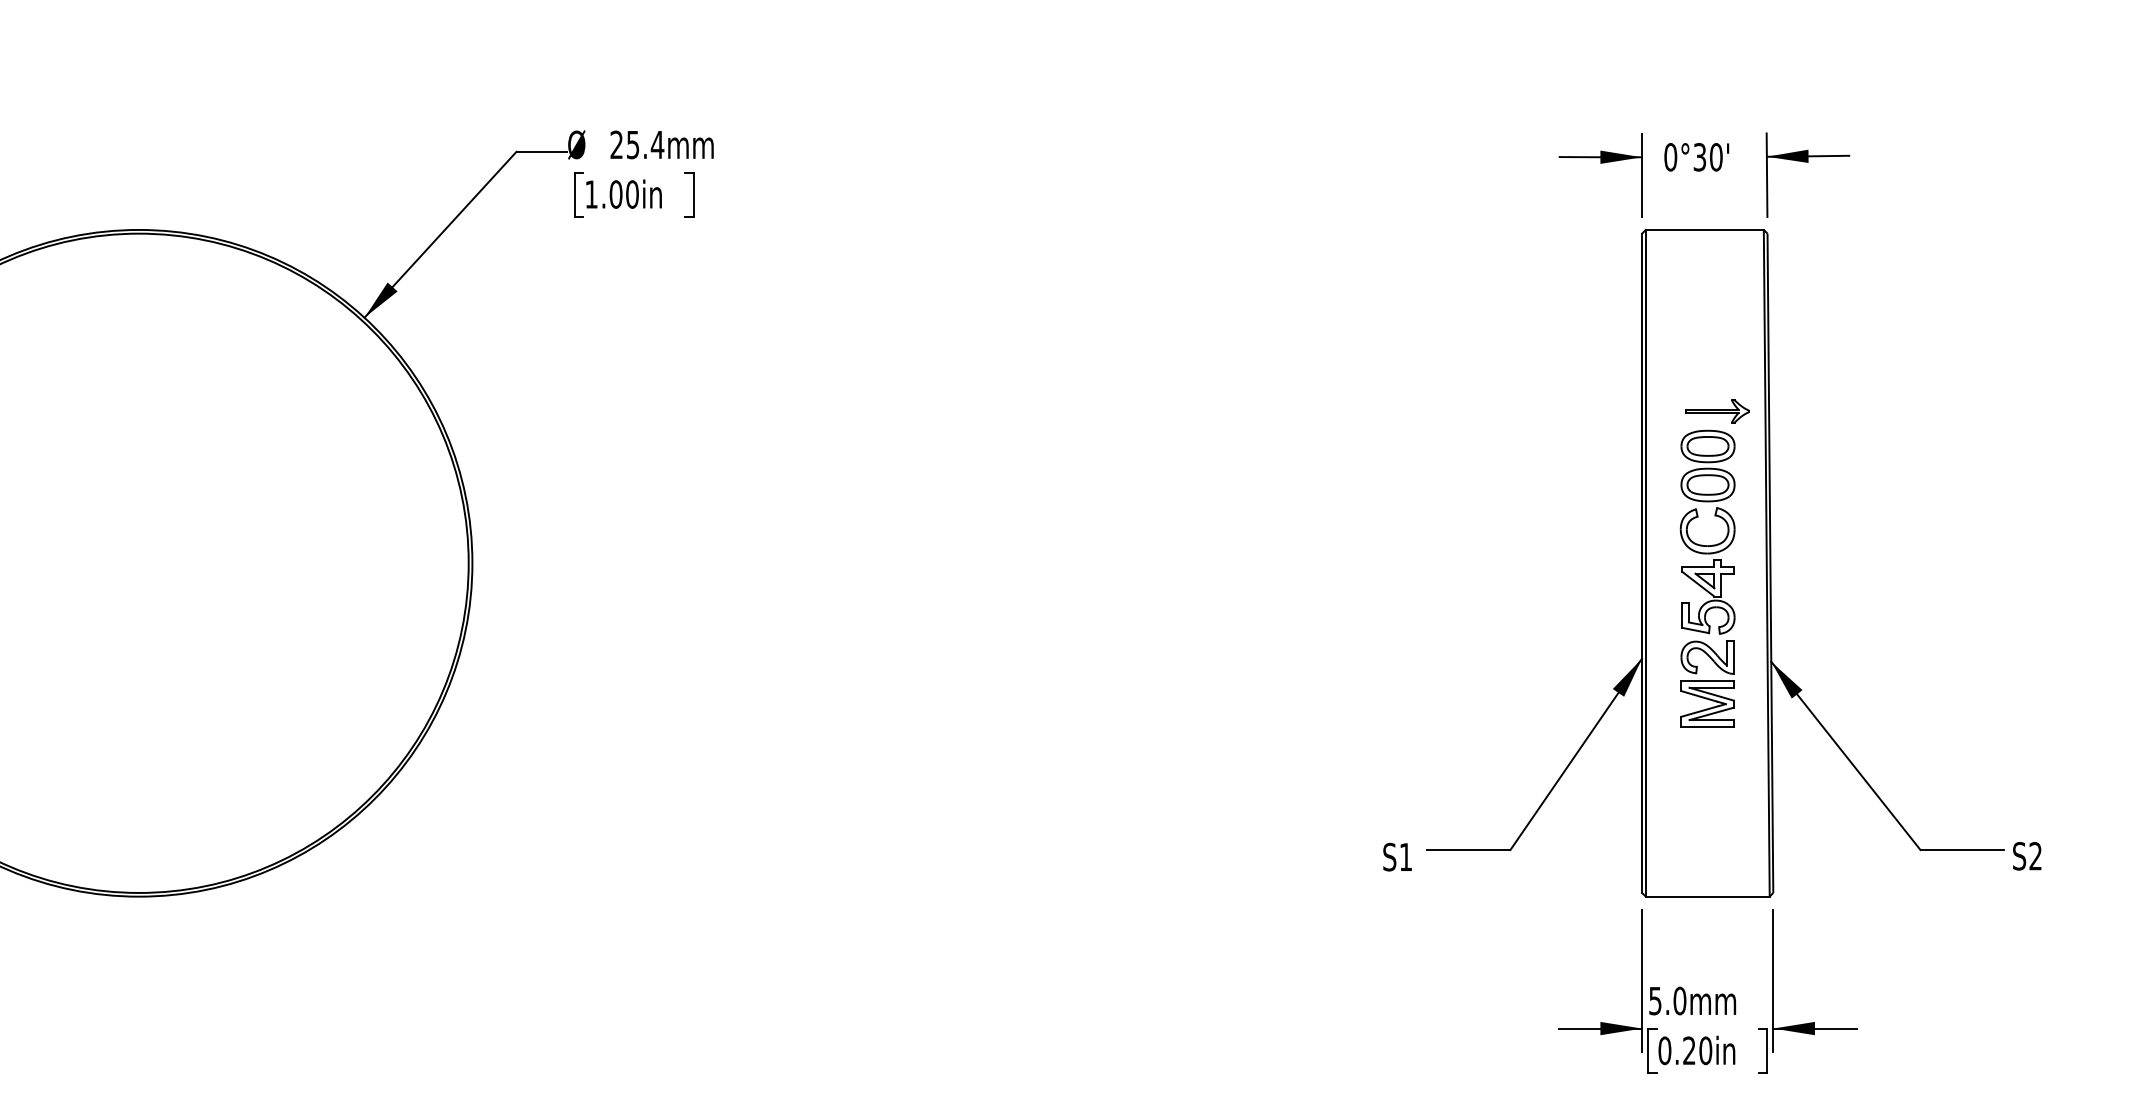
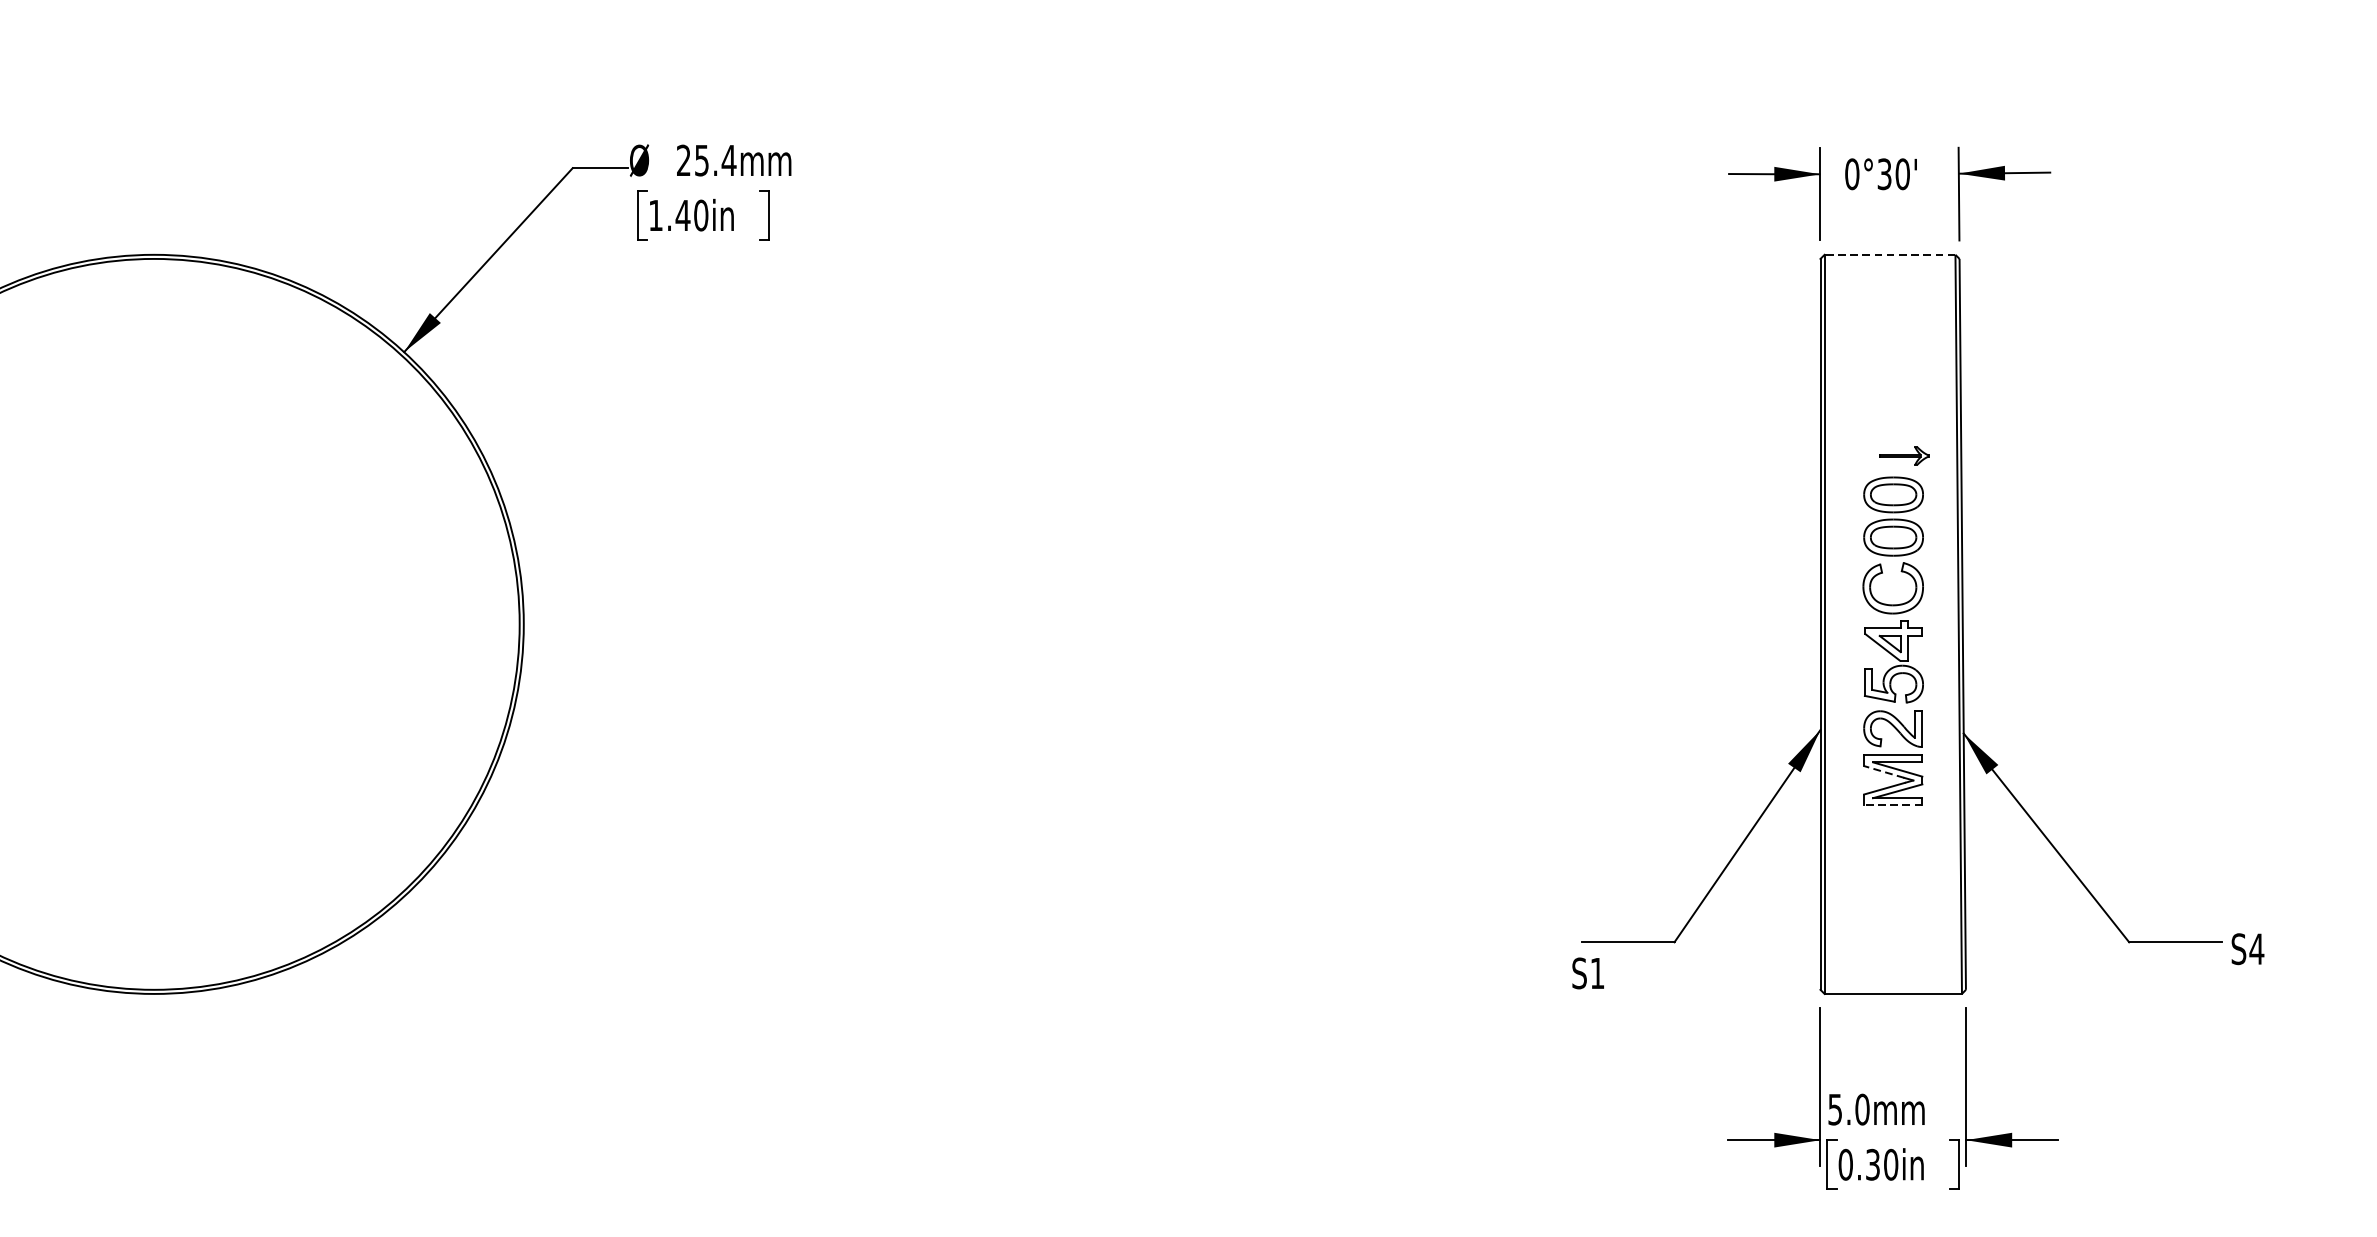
text: (615, 194) -> (682, 215), 1.00in -> 1.40in
line: (1704, 229) -> (1889, 254), solid -> dashed
part: (1717, 411) -> (1904, 456), size x0.7
line: (1699, 696) -> (1884, 772), solid -> dashed
line: (1707, 726) -> (1893, 805), solid -> dashed
text: (1397, 856) -> (1588, 972), moved
text: (2035, 856) -> (2256, 949), S2 -> S4
text: (1689, 1050) -> (1873, 1164), 0.20in -> 0.30in

